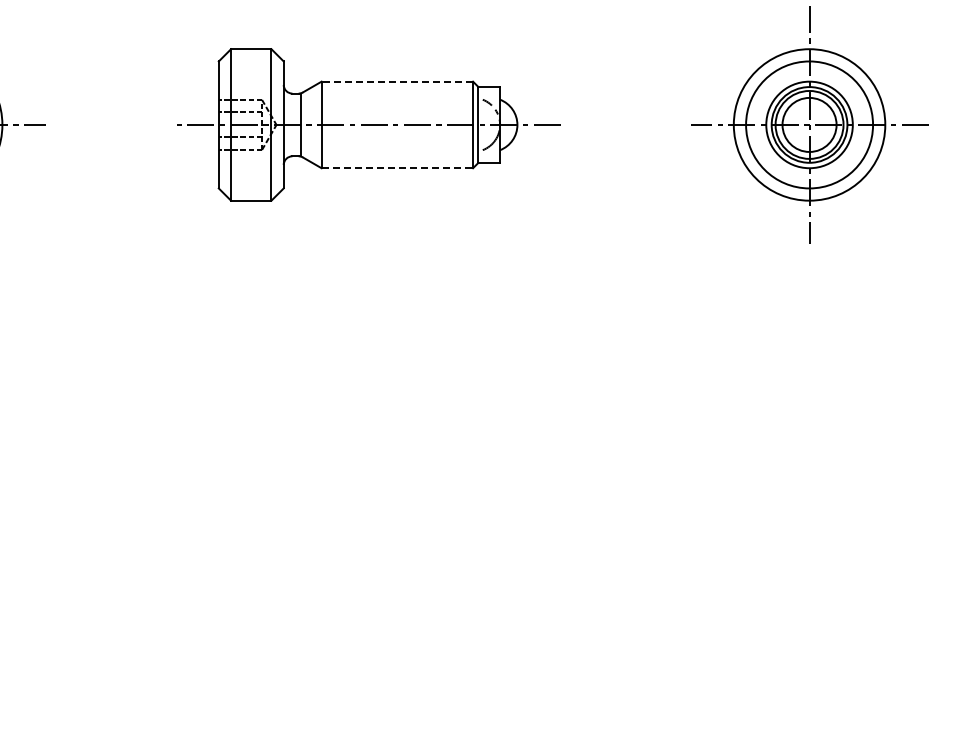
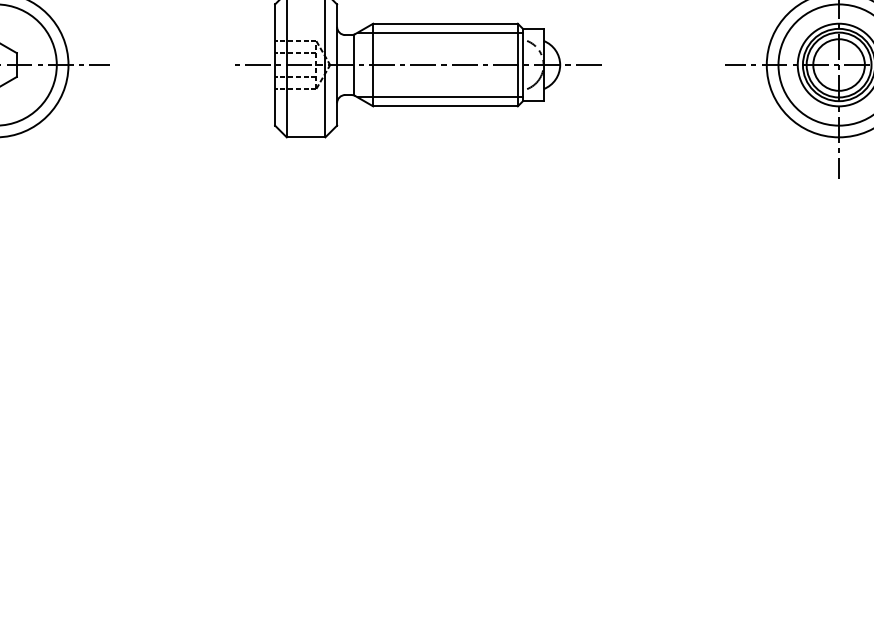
line: (397, 81) -> (445, 23), dashed -> solid
line: (391, 90) -> (439, 32), added
line: (391, 158) -> (439, 97), added
line: (397, 168) -> (445, 106), dashed -> solid

